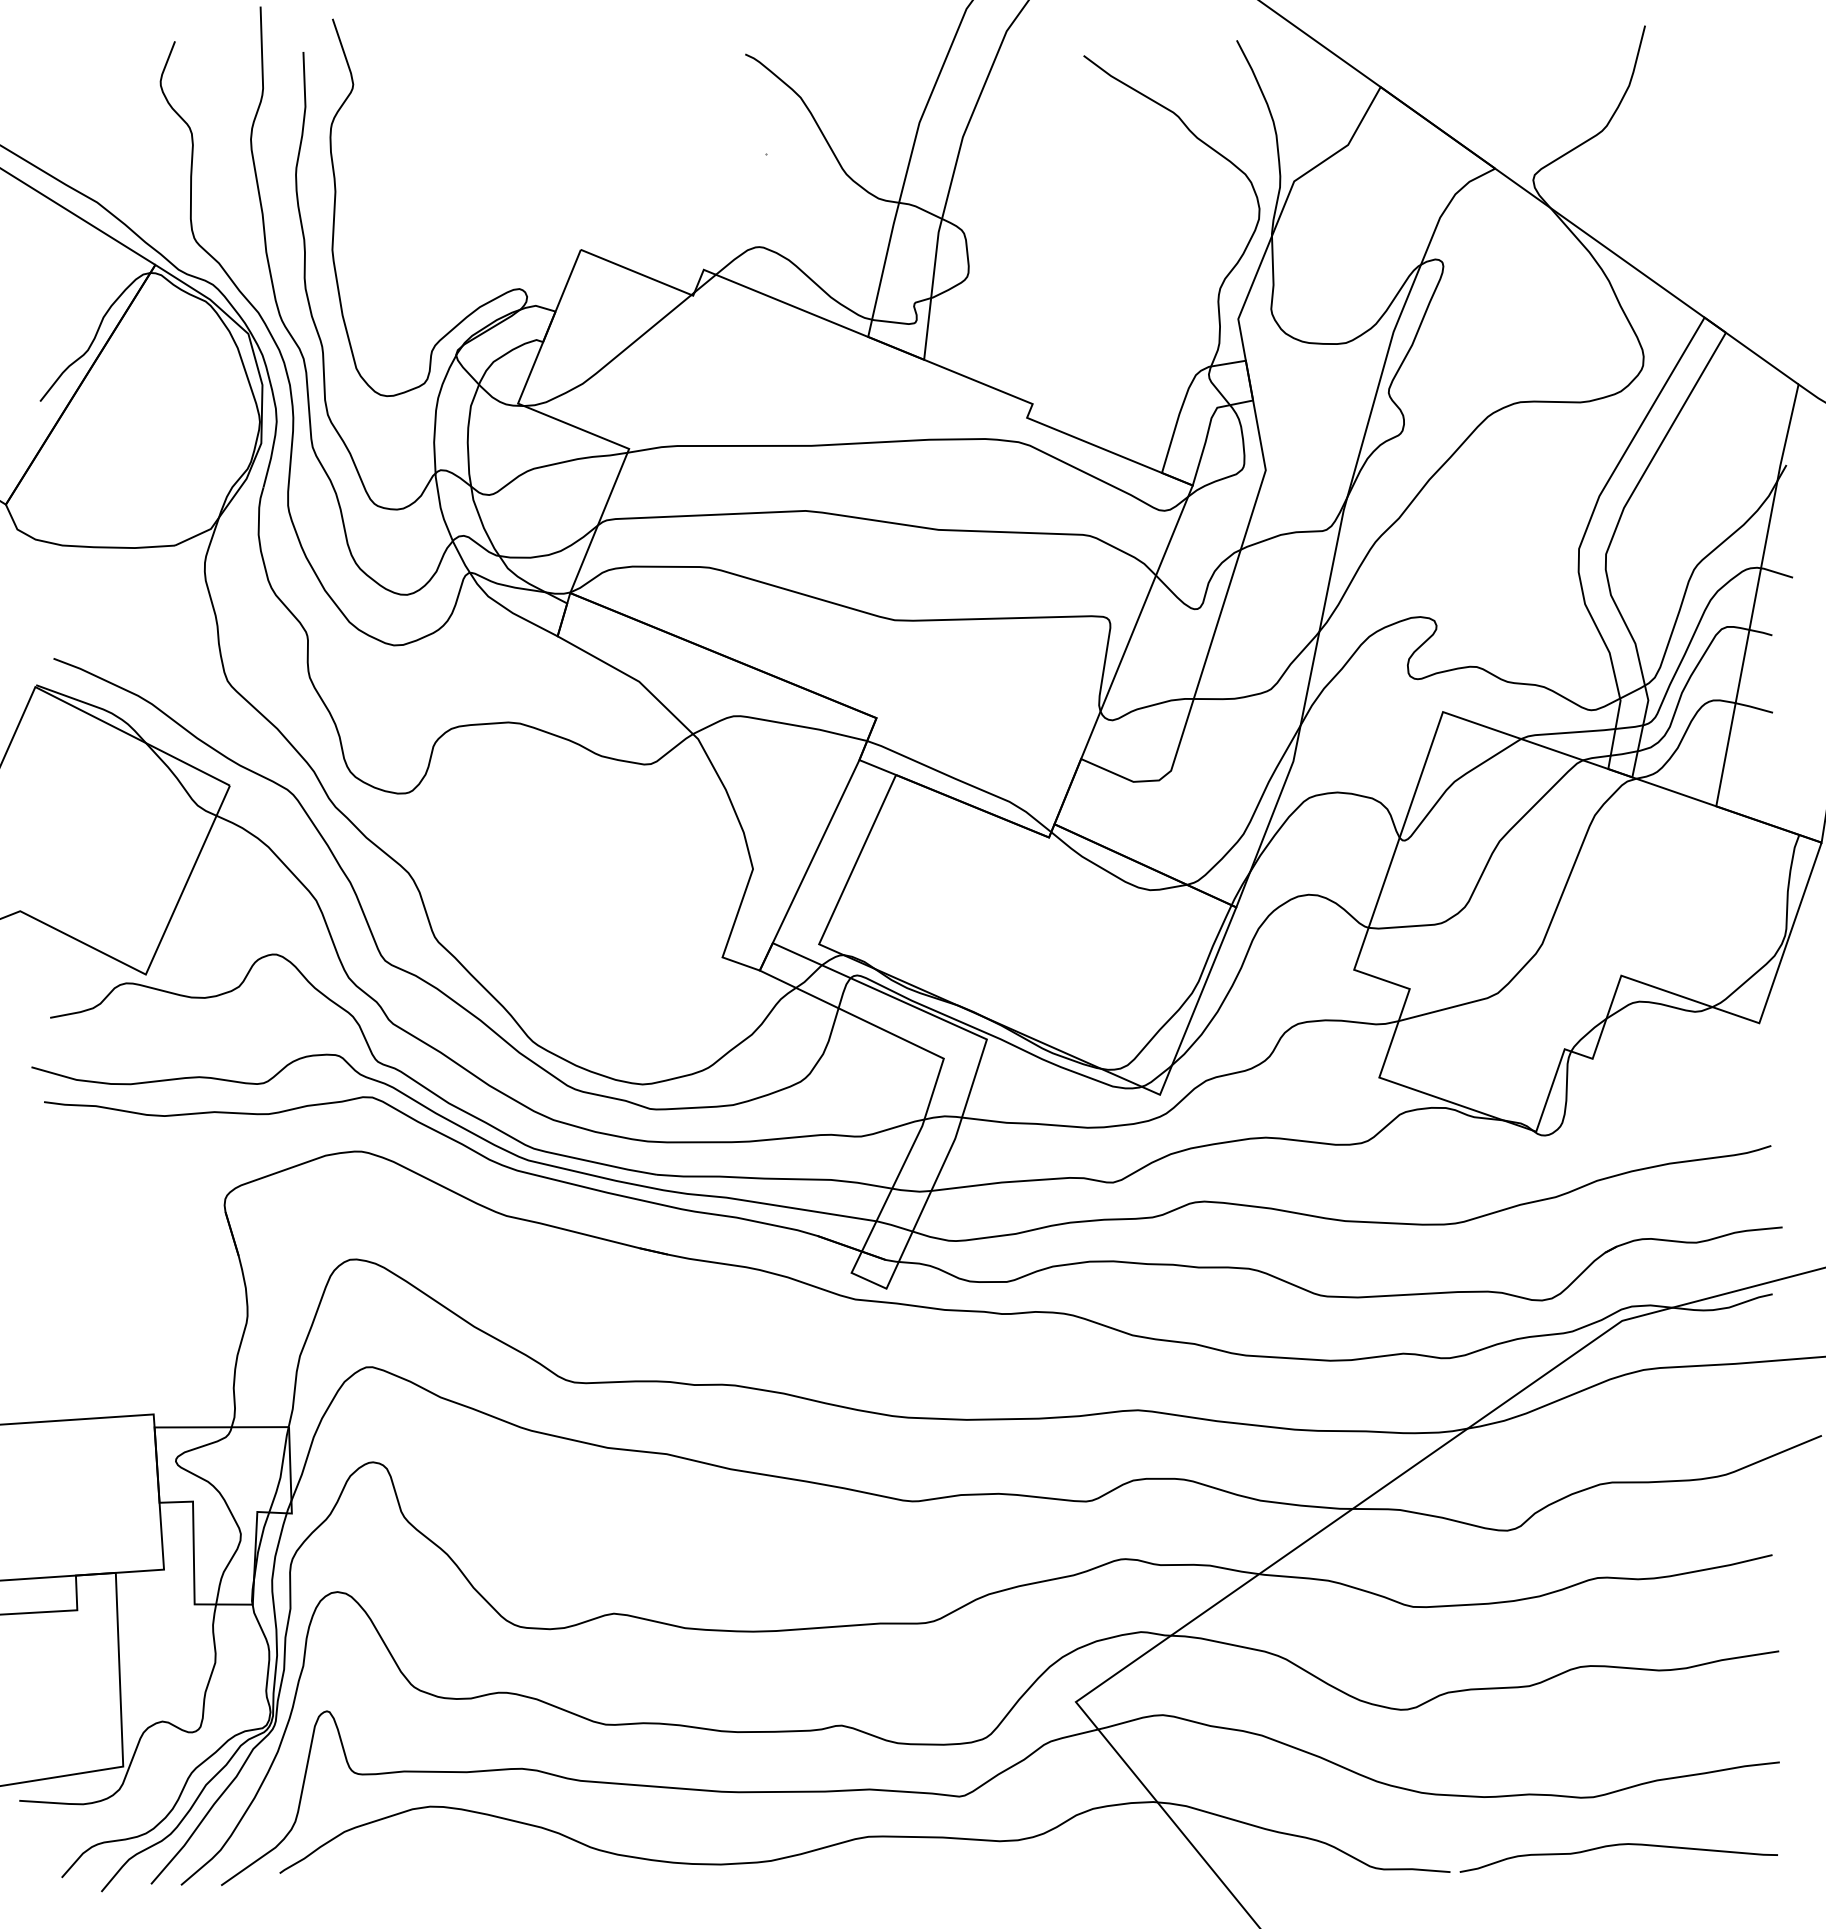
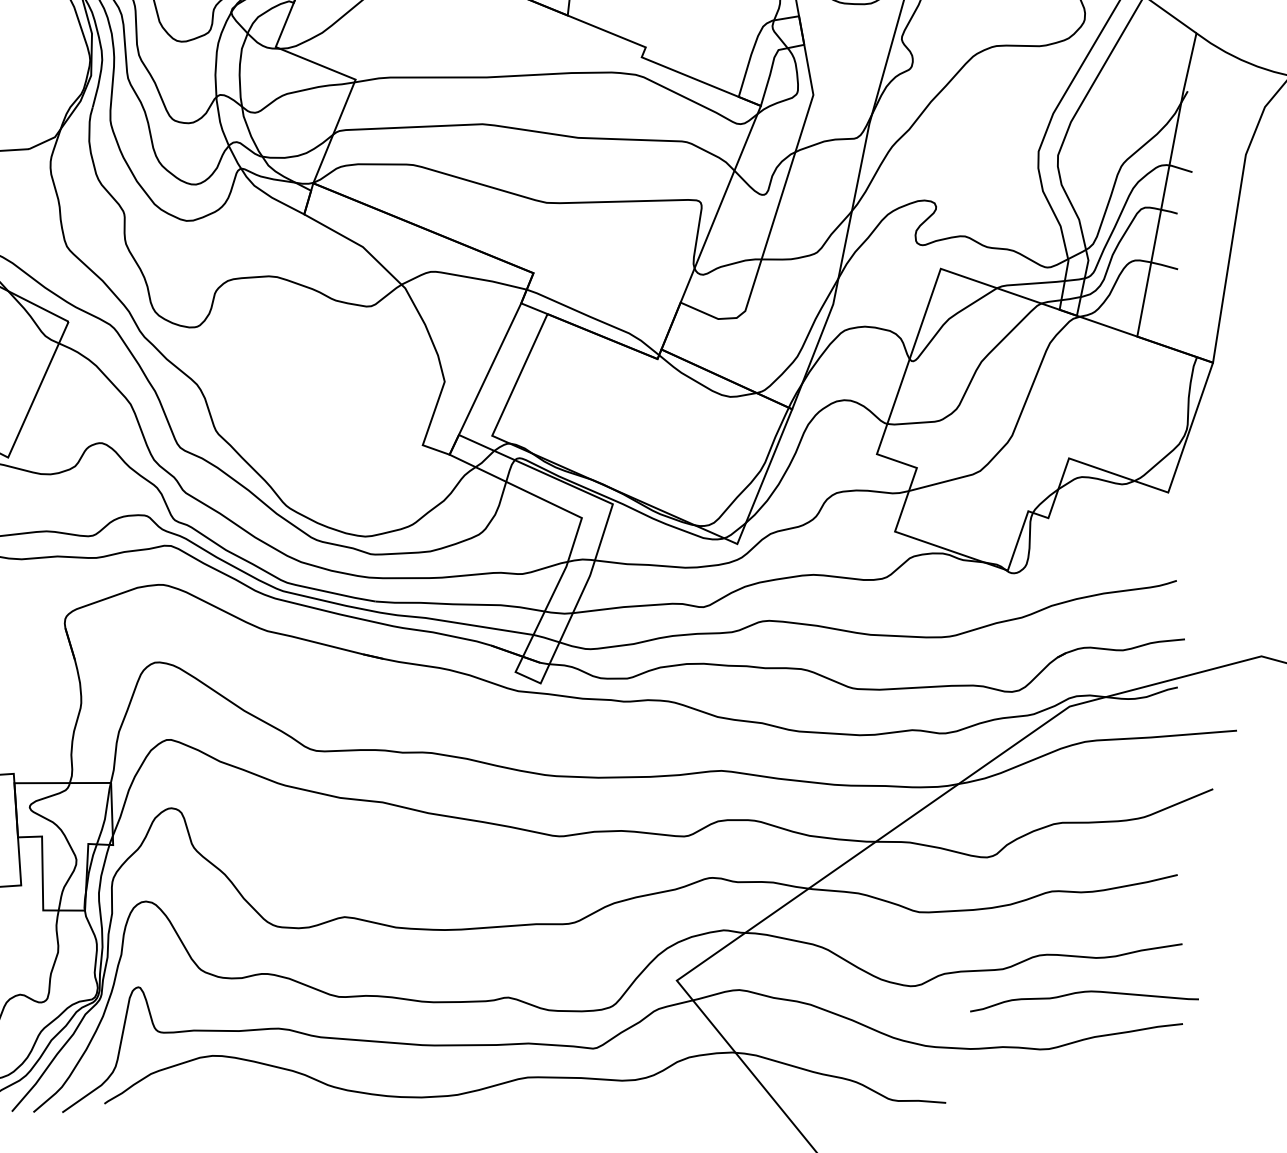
curve: (1614, 1846) -> (1081, 993), moved

